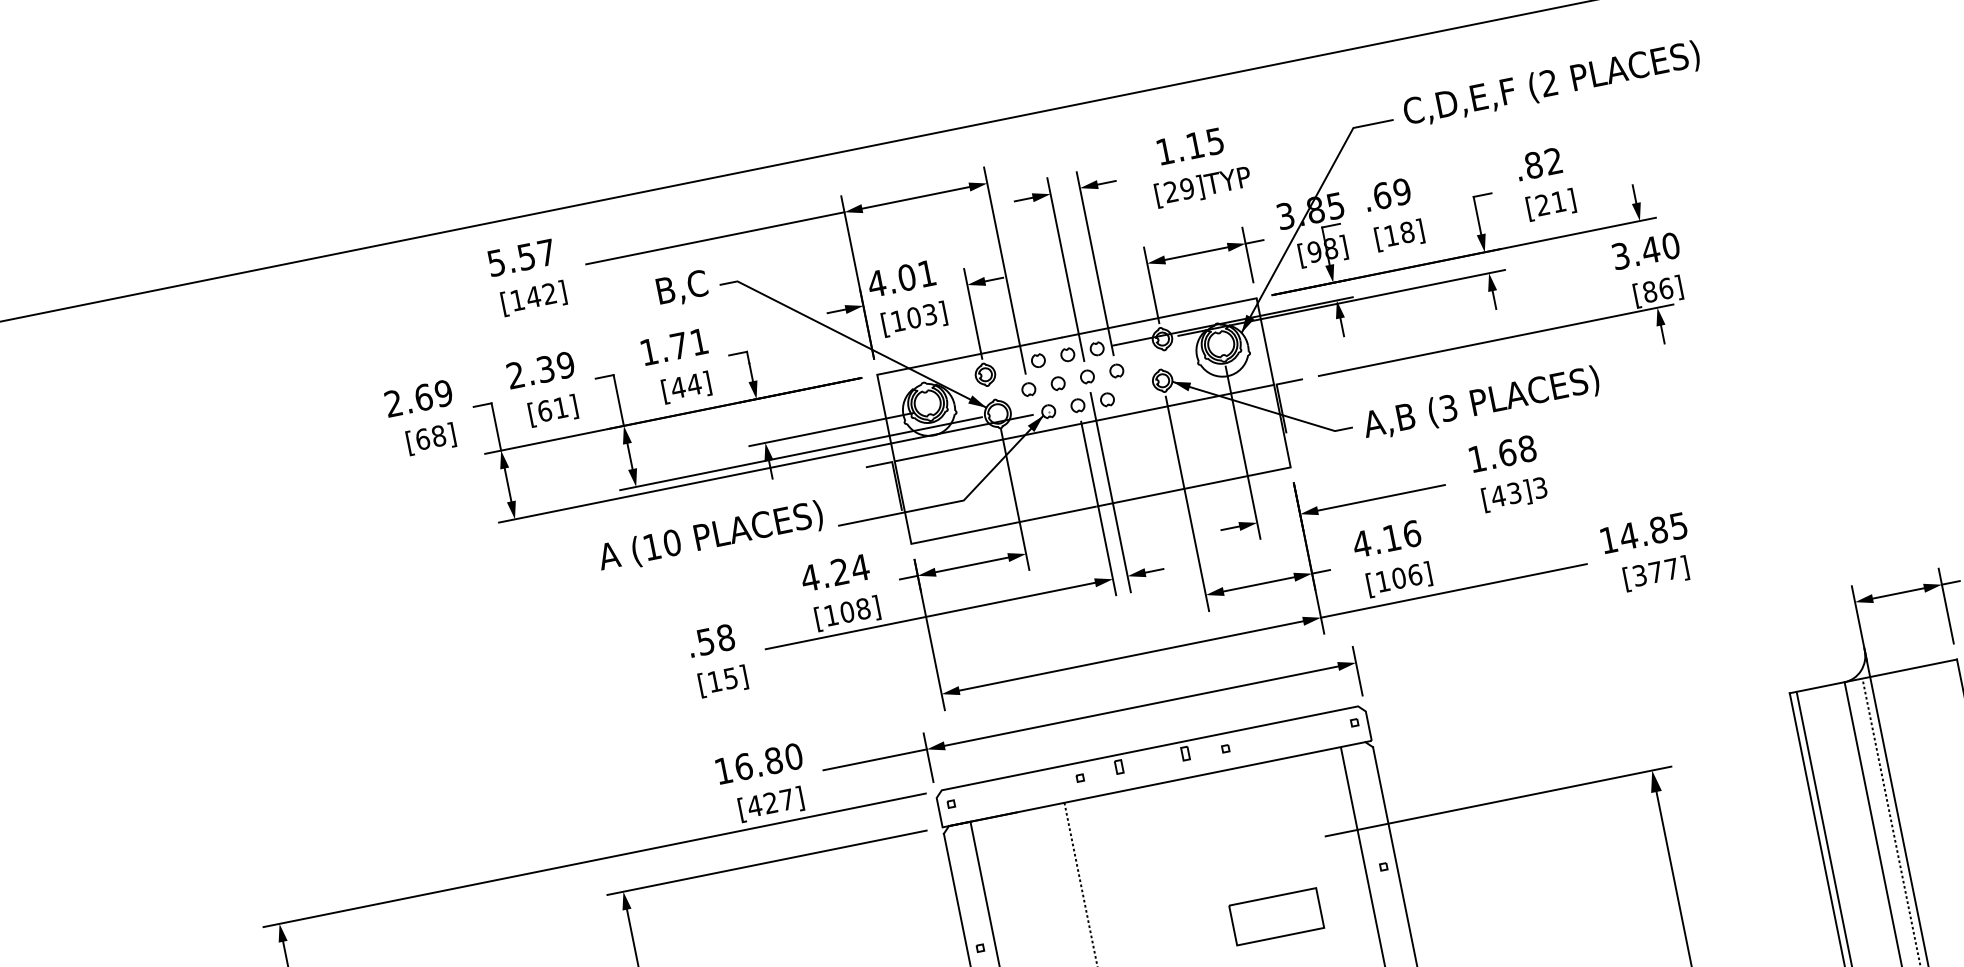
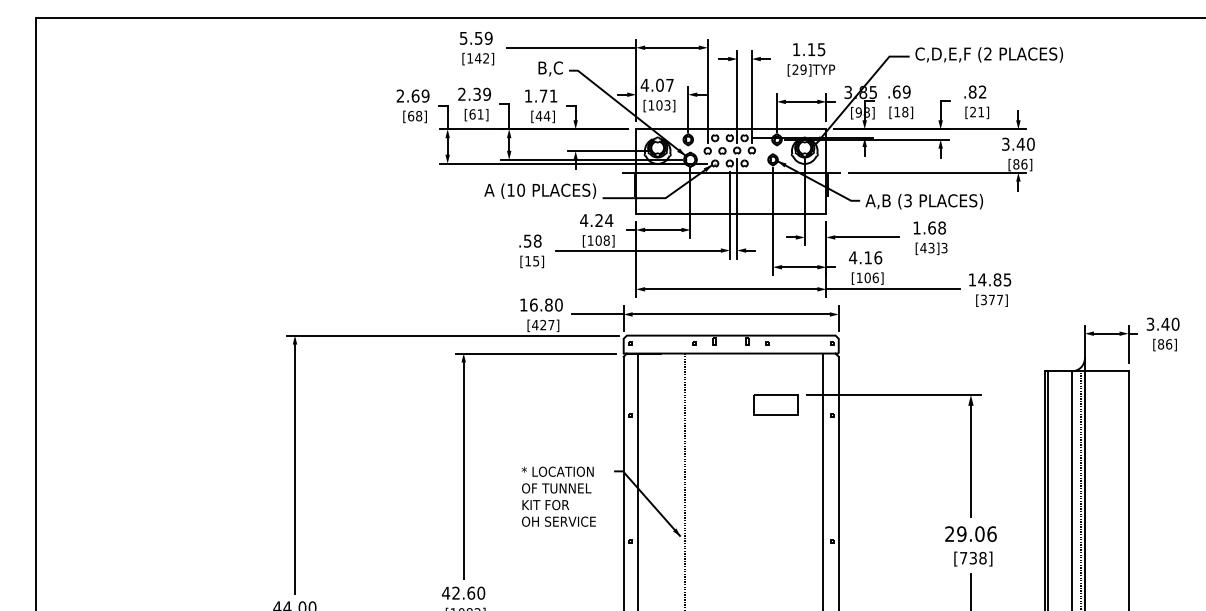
text: (545, 251) -> (488, 37), 5.57 -> 5.59
text: (926, 274) -> (669, 85), 4.01 -> 4.07
part: (1275, 915) -> (775, 404), moved

